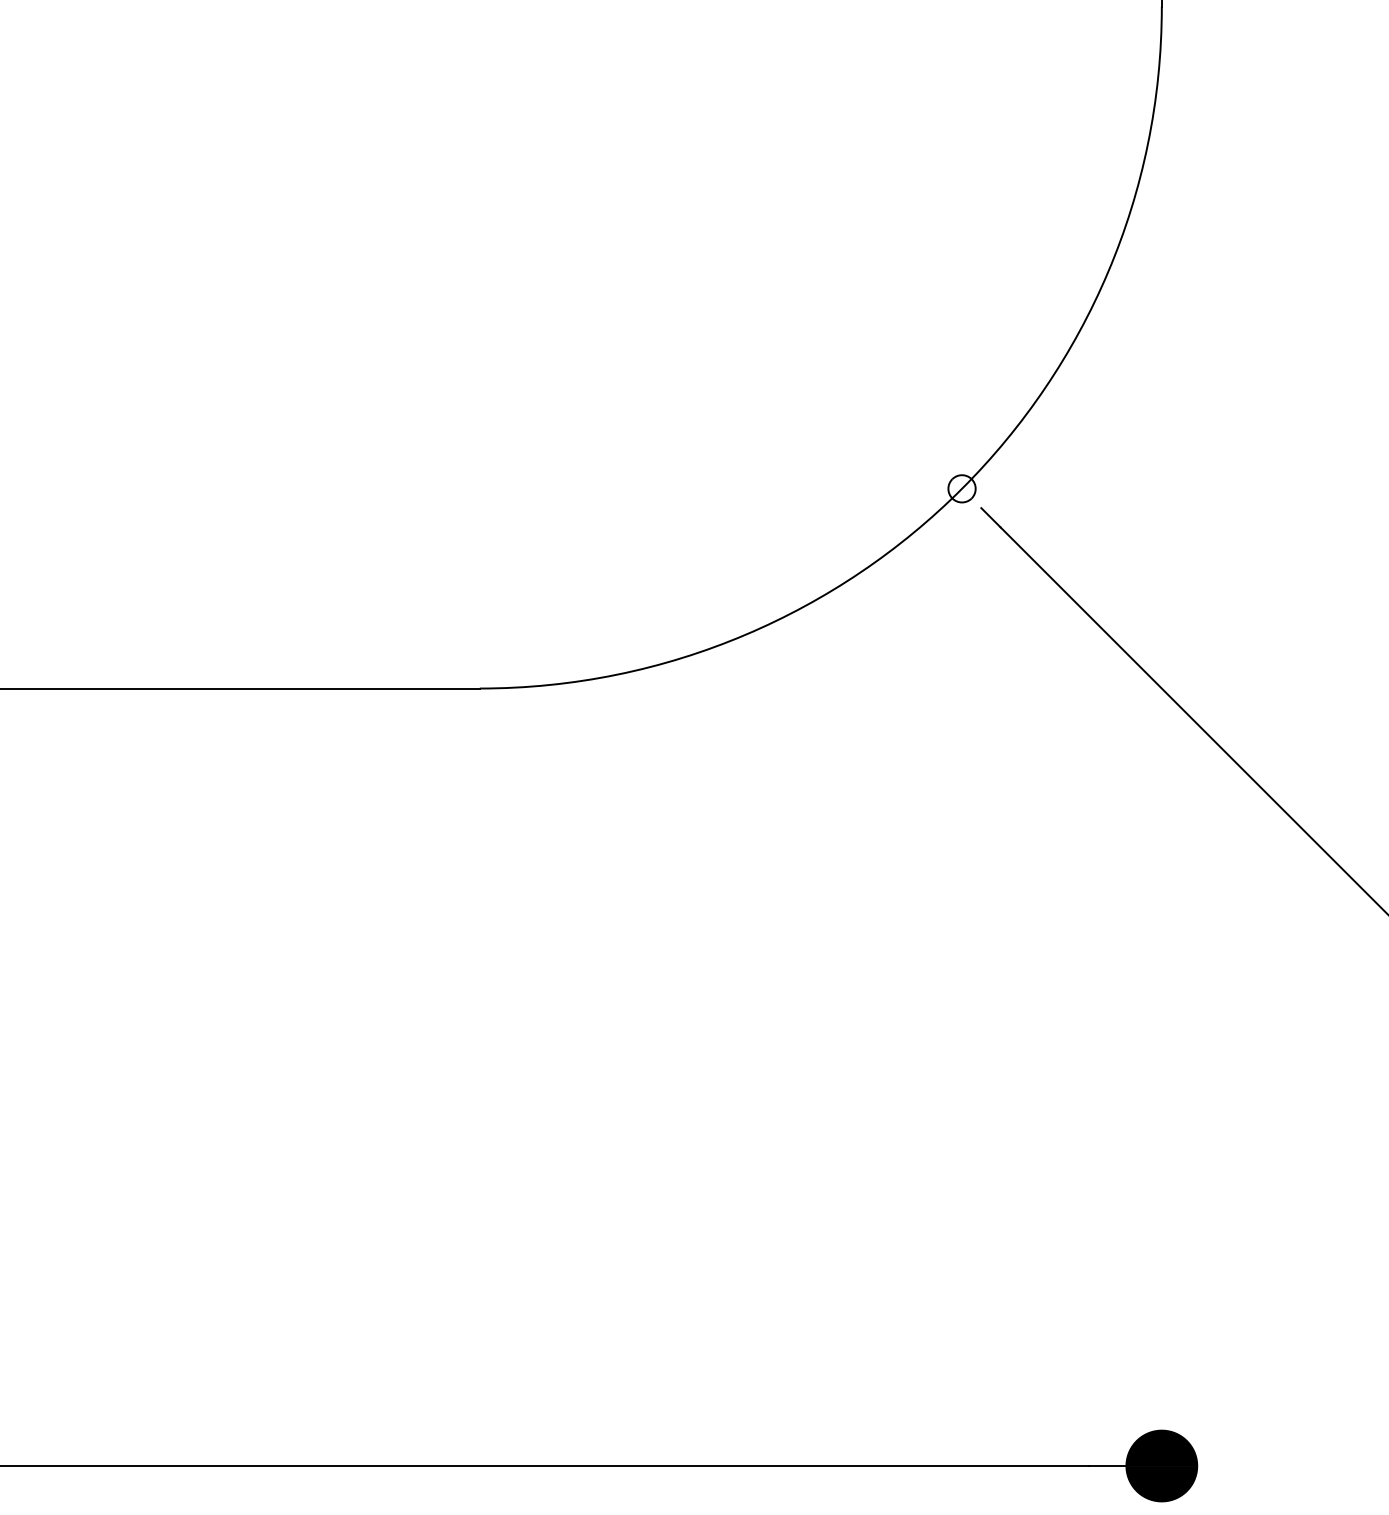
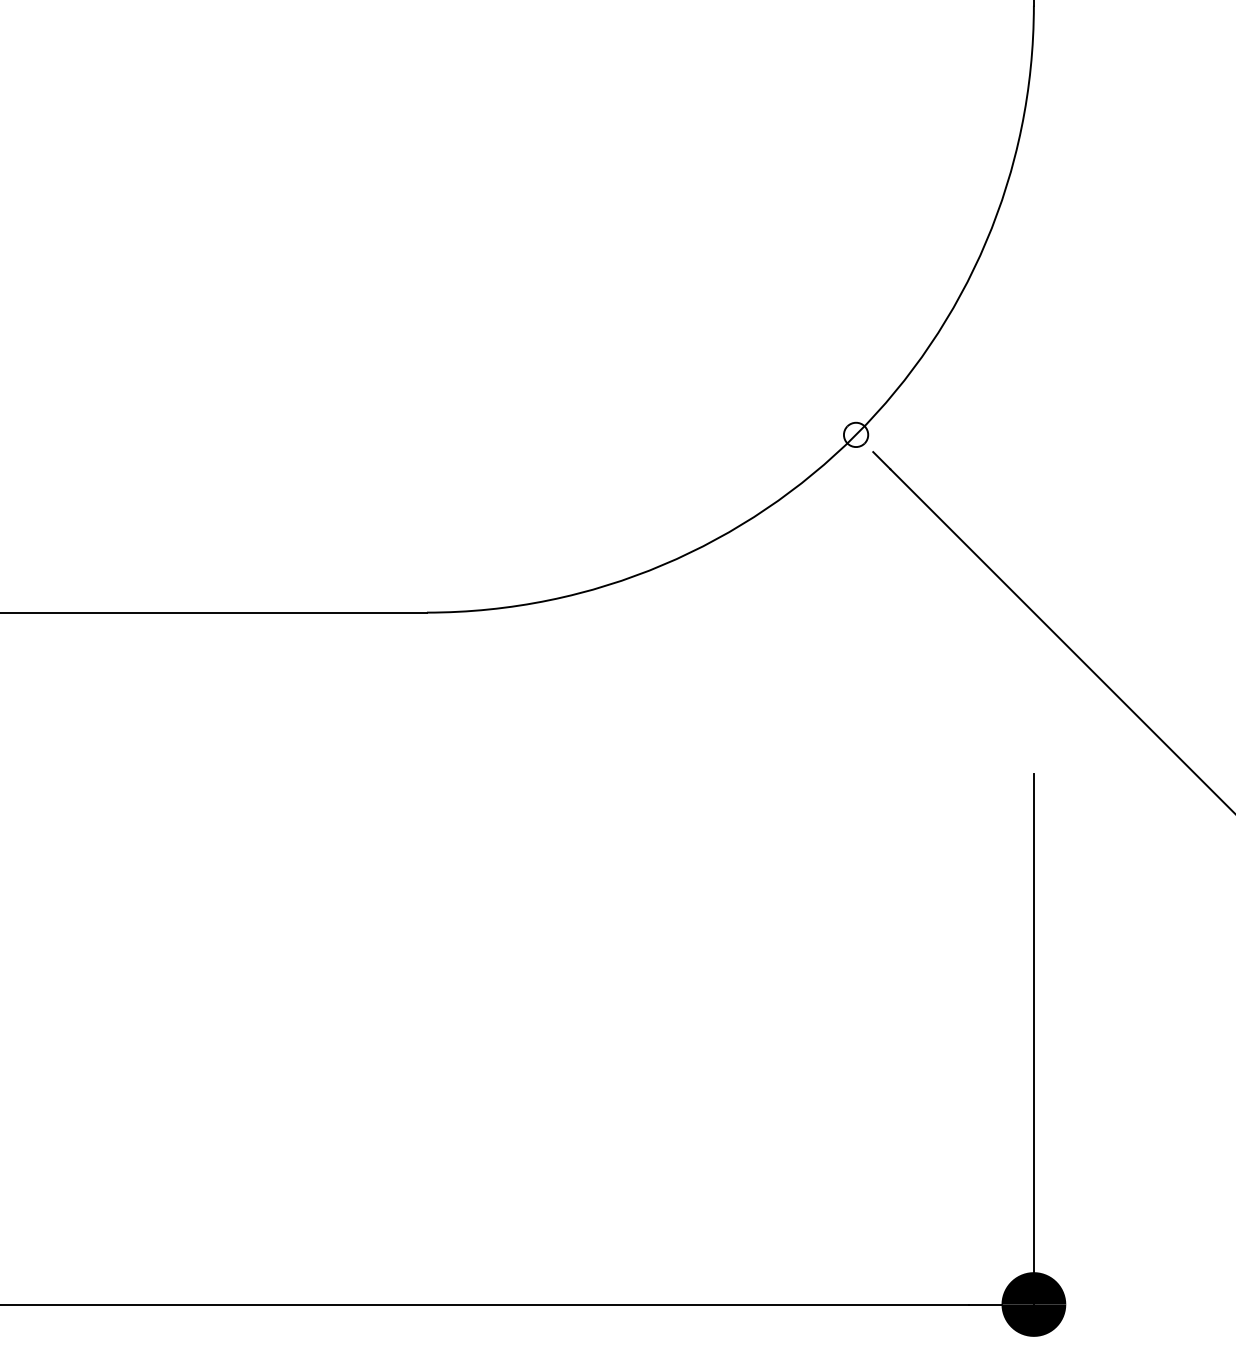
line: (1161, 1168) -> (1033, 1039), added

